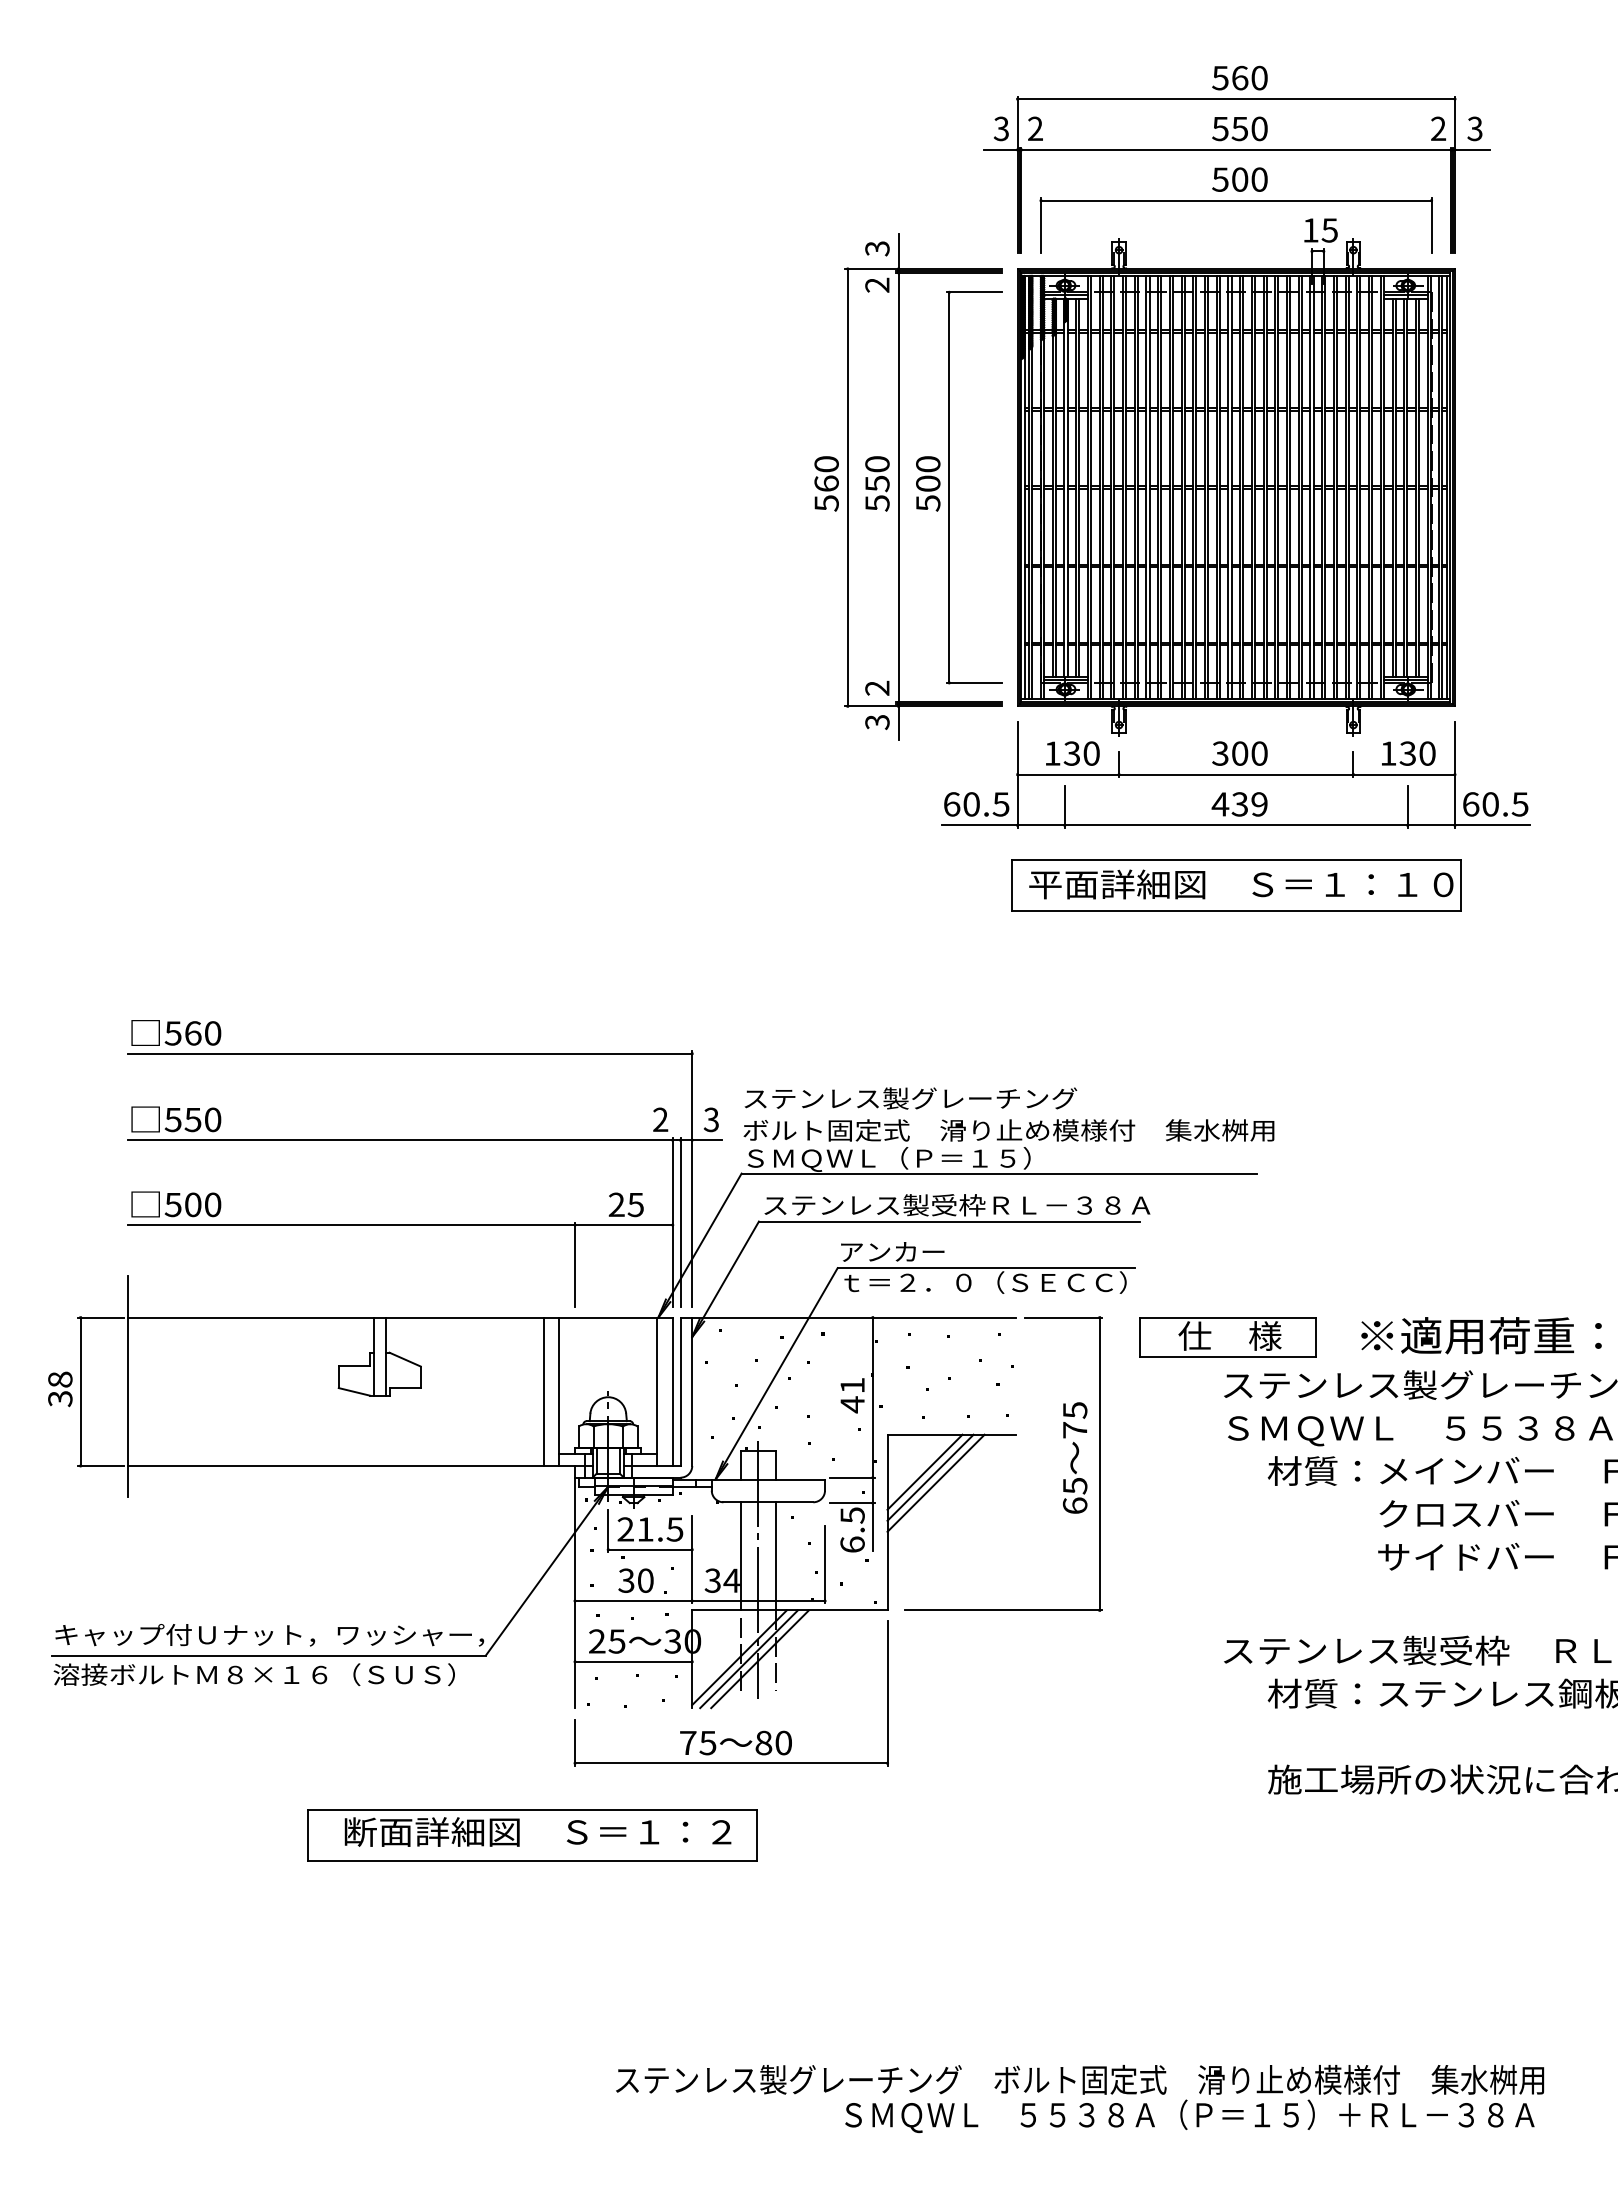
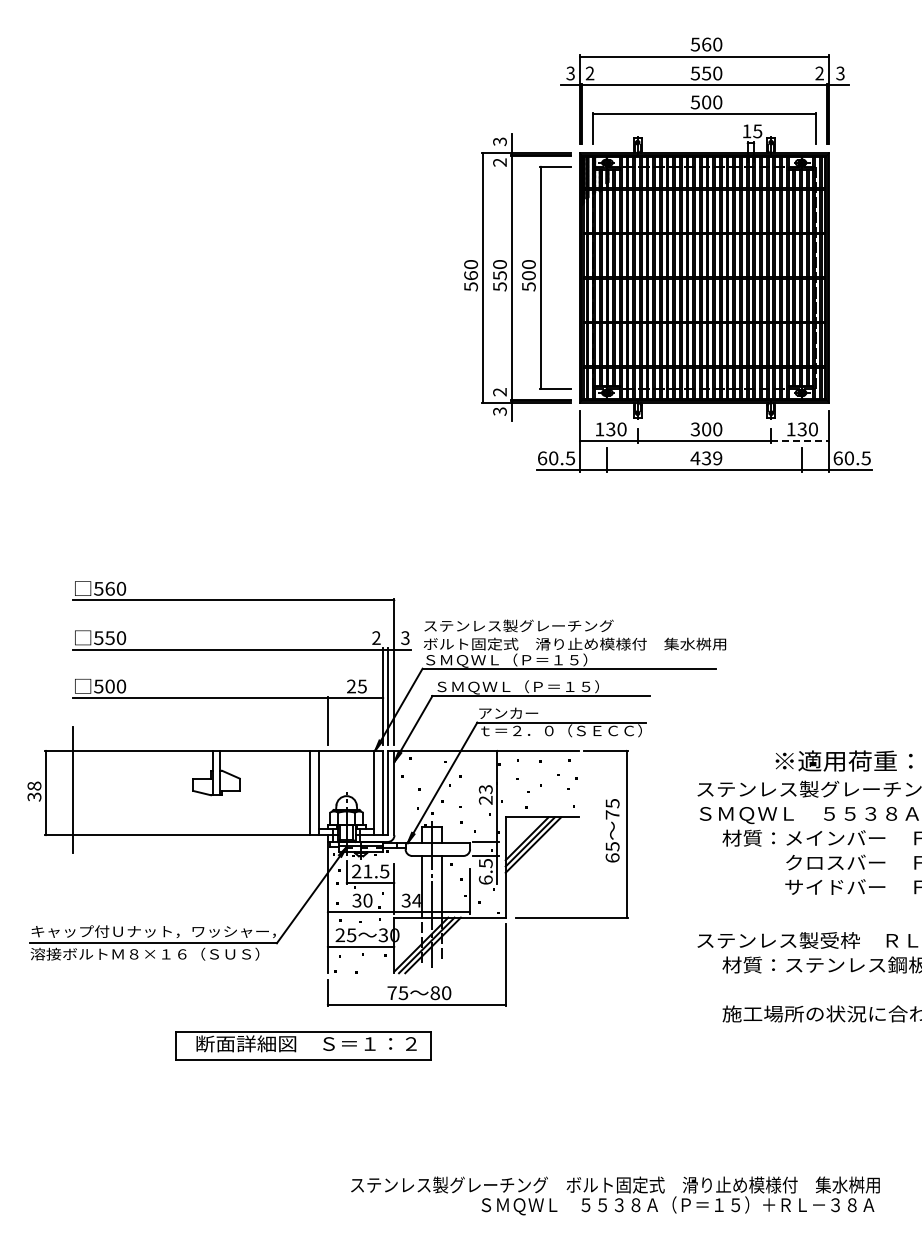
line: (1404, 774) -> (800, 441), solid -> dashed
part: (1234, 885) -> (703, 504), removed
text: (957, 1206) -> (545, 687), ステンレス製受枠ＲＬ－３８Ａ -> ＳＭＱＷＬ（Ｐ＝１５）
part: (1227, 1336) -> (699, 761), removed
text: (852, 1396) -> (485, 795), 41 -> 23

